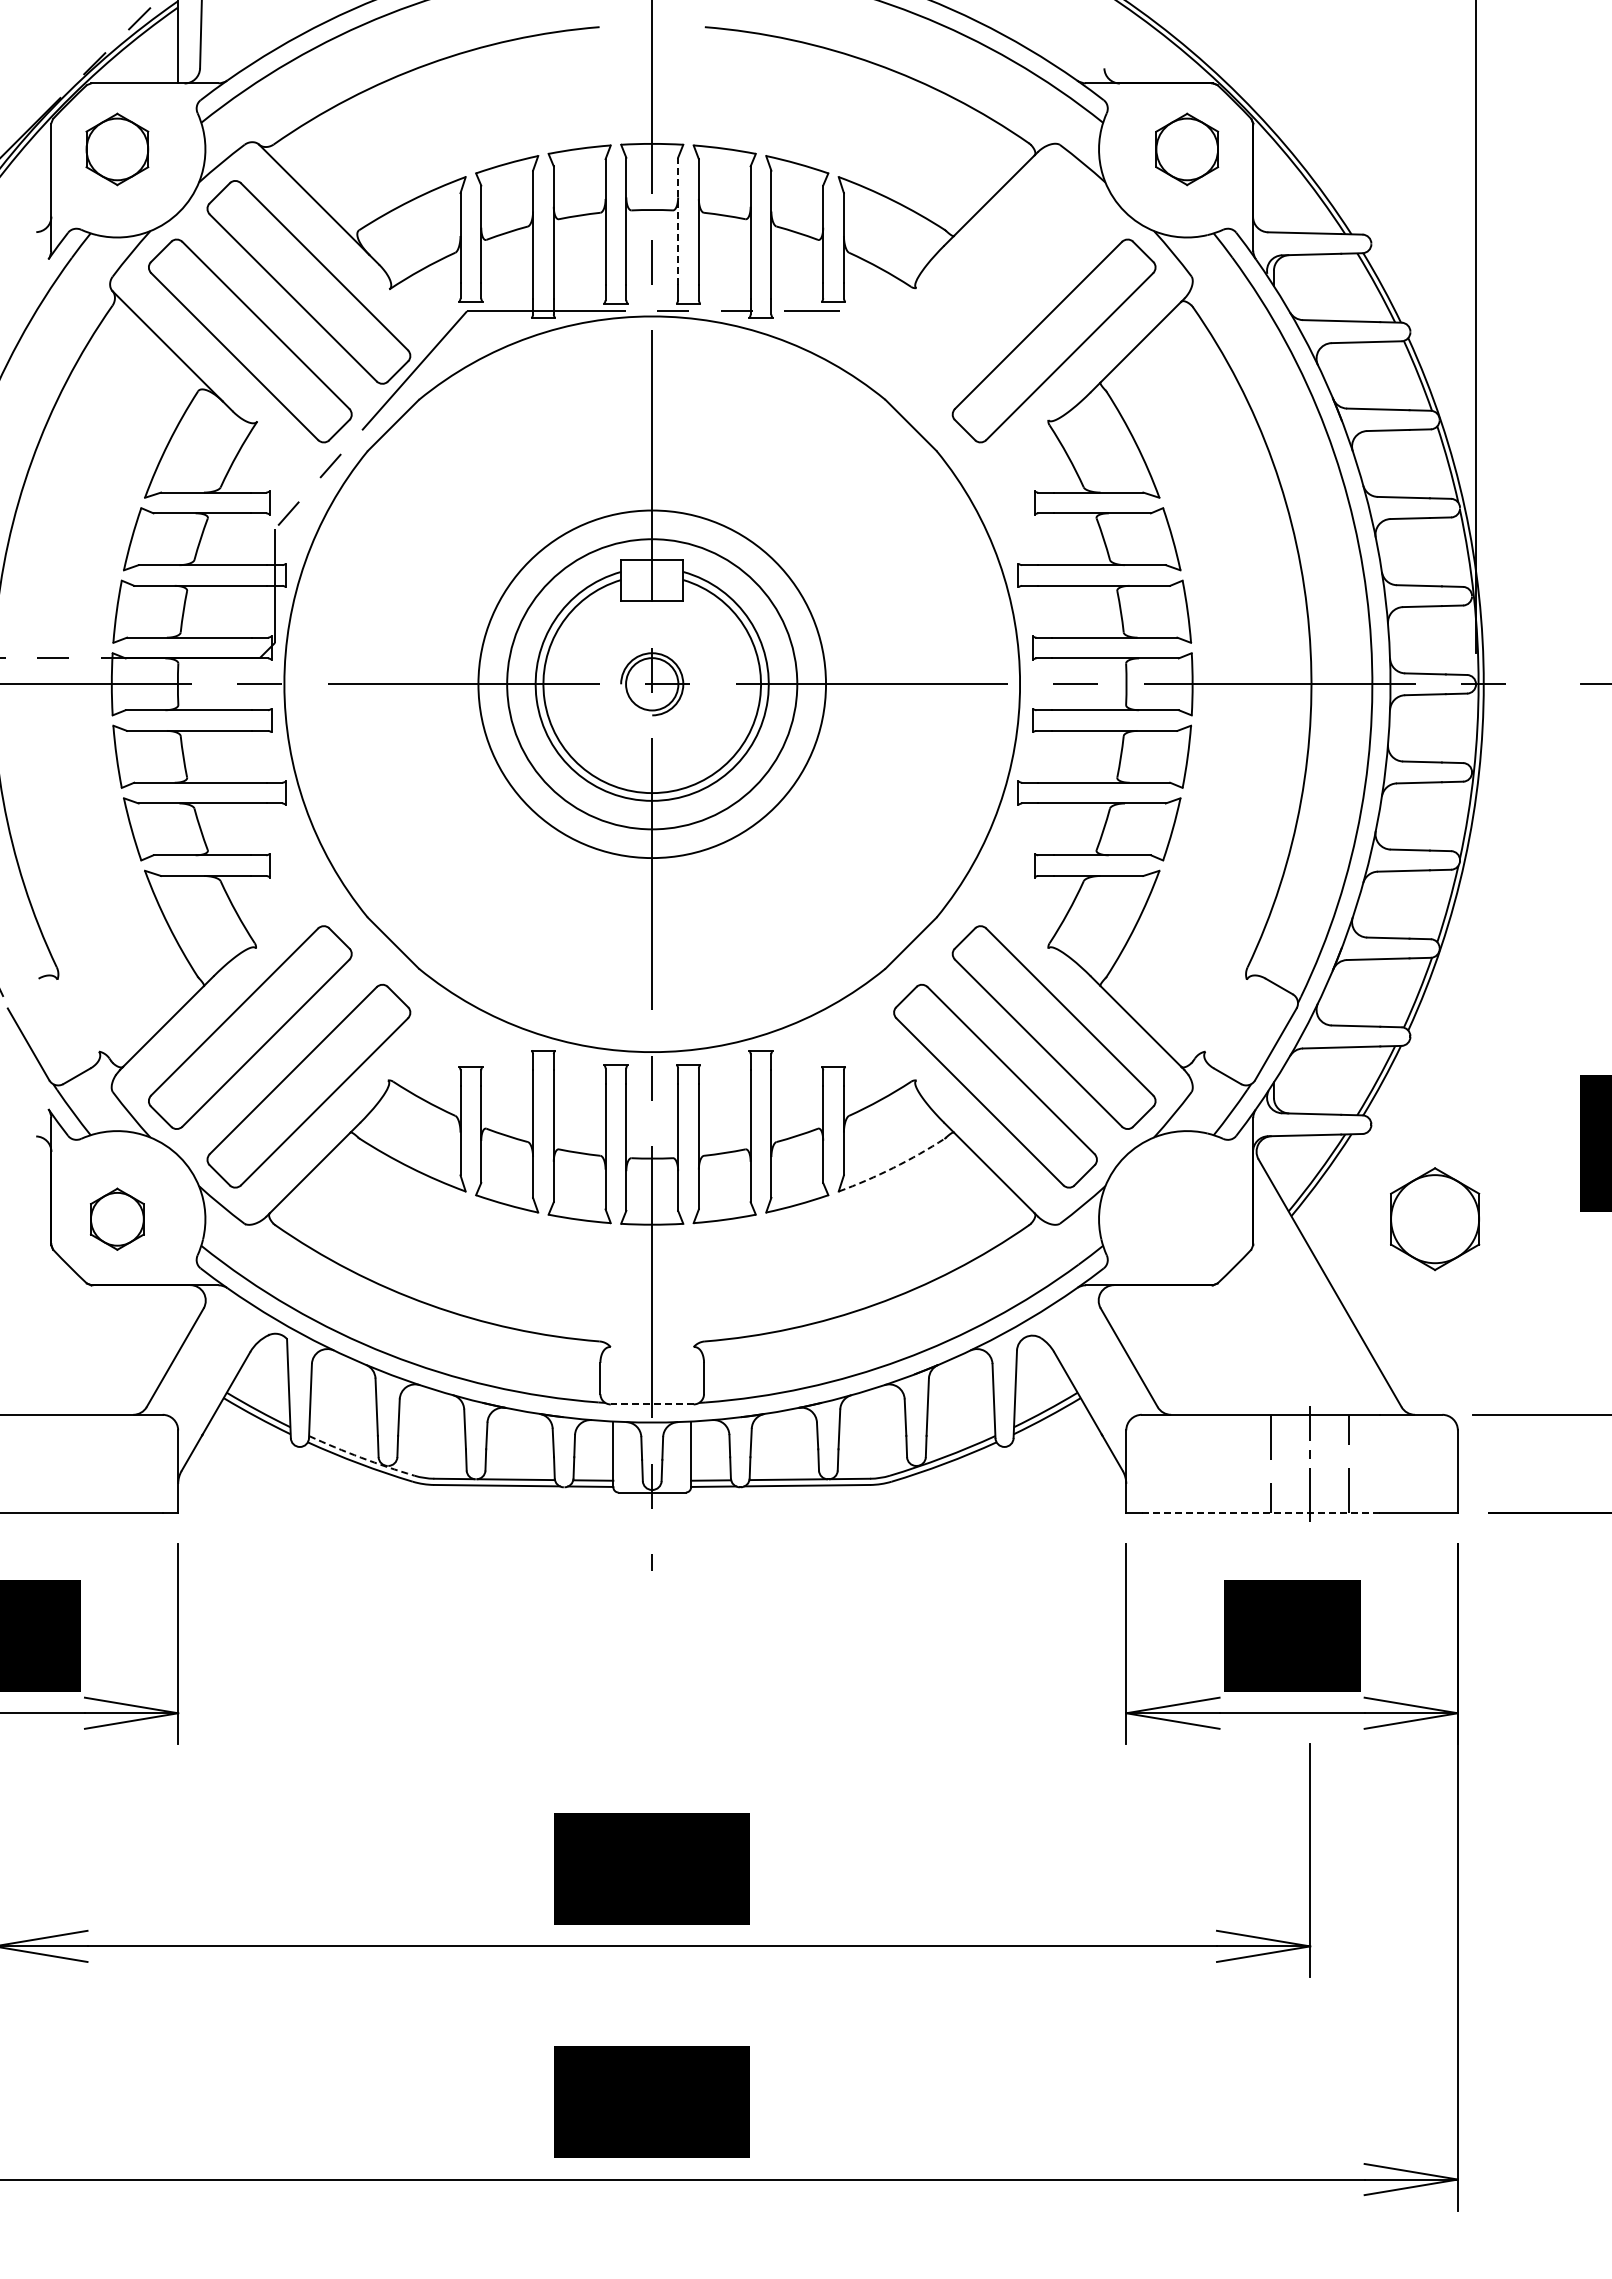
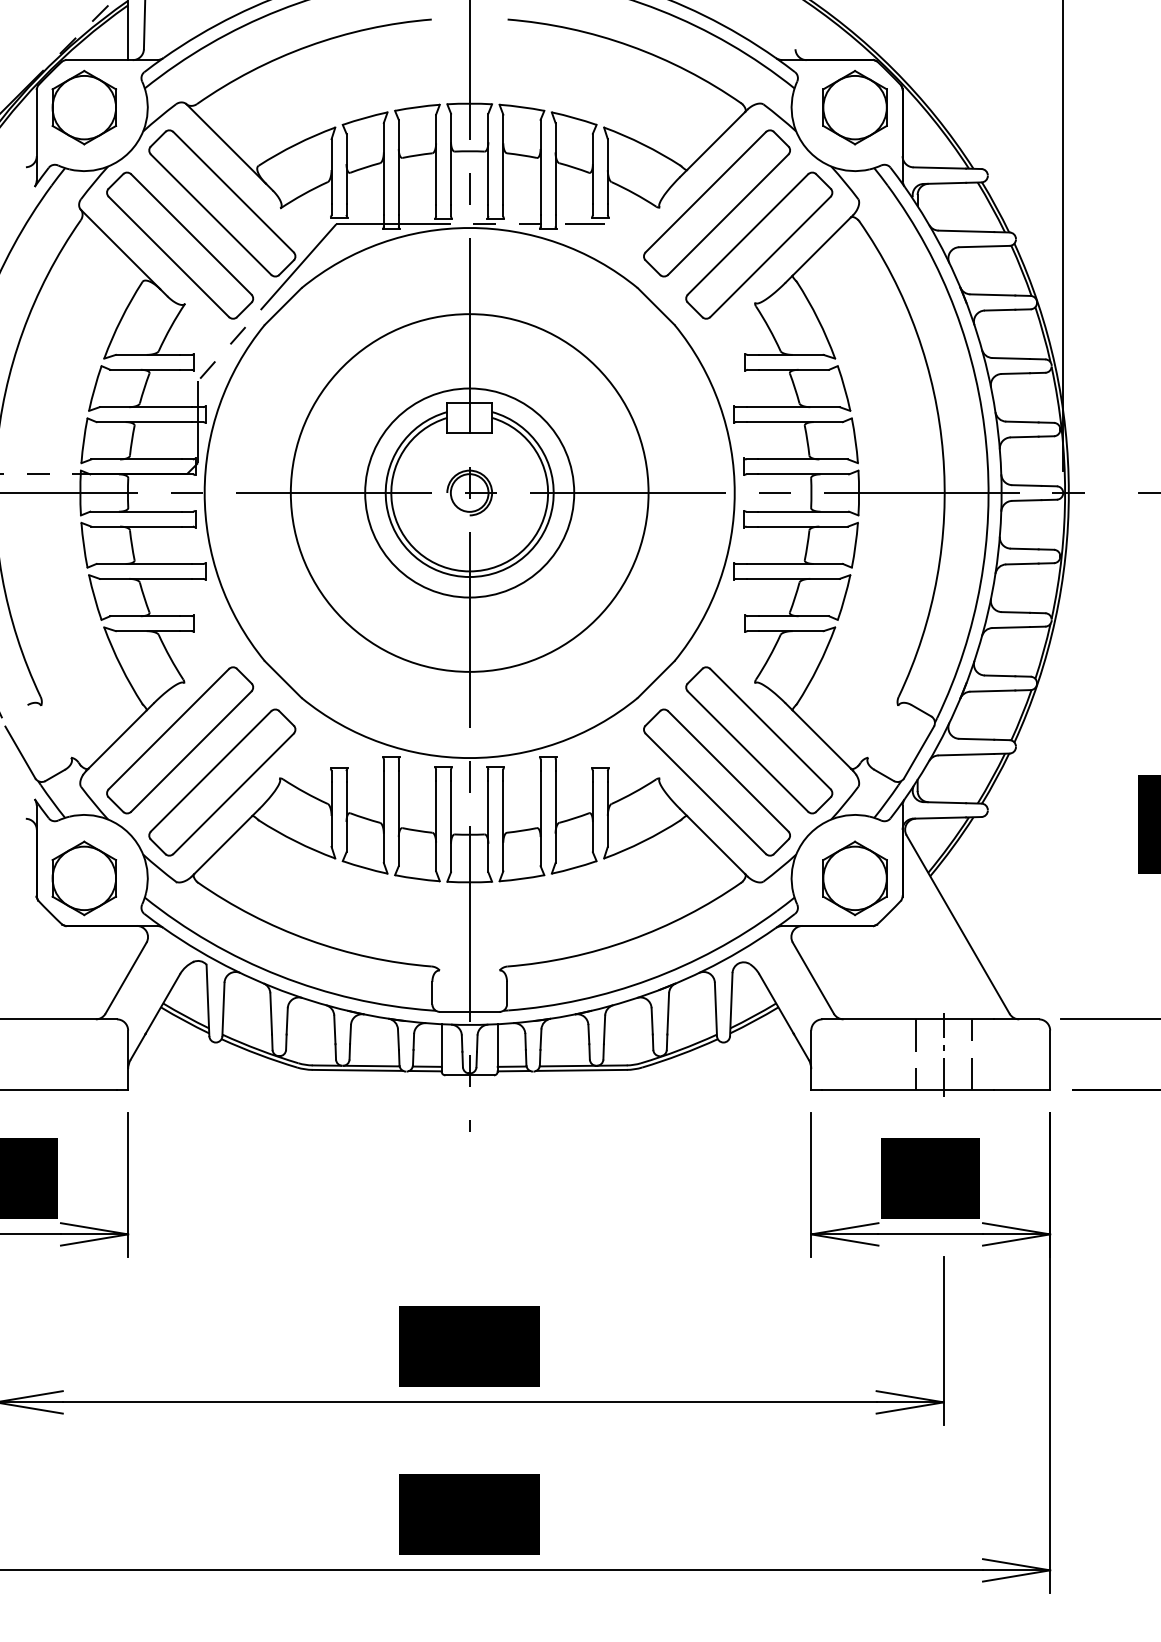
part: (117, 149) -> (84, 107), size x1.43
part: (1187, 149) -> (855, 107), size x1.43
line: (678, 220) -> (488, 158), dashed -> solid
part: (995, 282) -> (717, 203), added
circle: (651, 684) -> (469, 493), size x1.43
arc: (893, 1167) -> (643, 841), dashed -> solid
part: (117, 1219) -> (84, 878), size x1.67
part: (1435, 1219) -> (855, 878), moved
line: (651, 1404) -> (469, 1011), dashed -> solid
arc: (361, 1457) -> (260, 1050), dashed -> solid
line: (1261, 1513) -> (908, 1090), dashed -> solid

